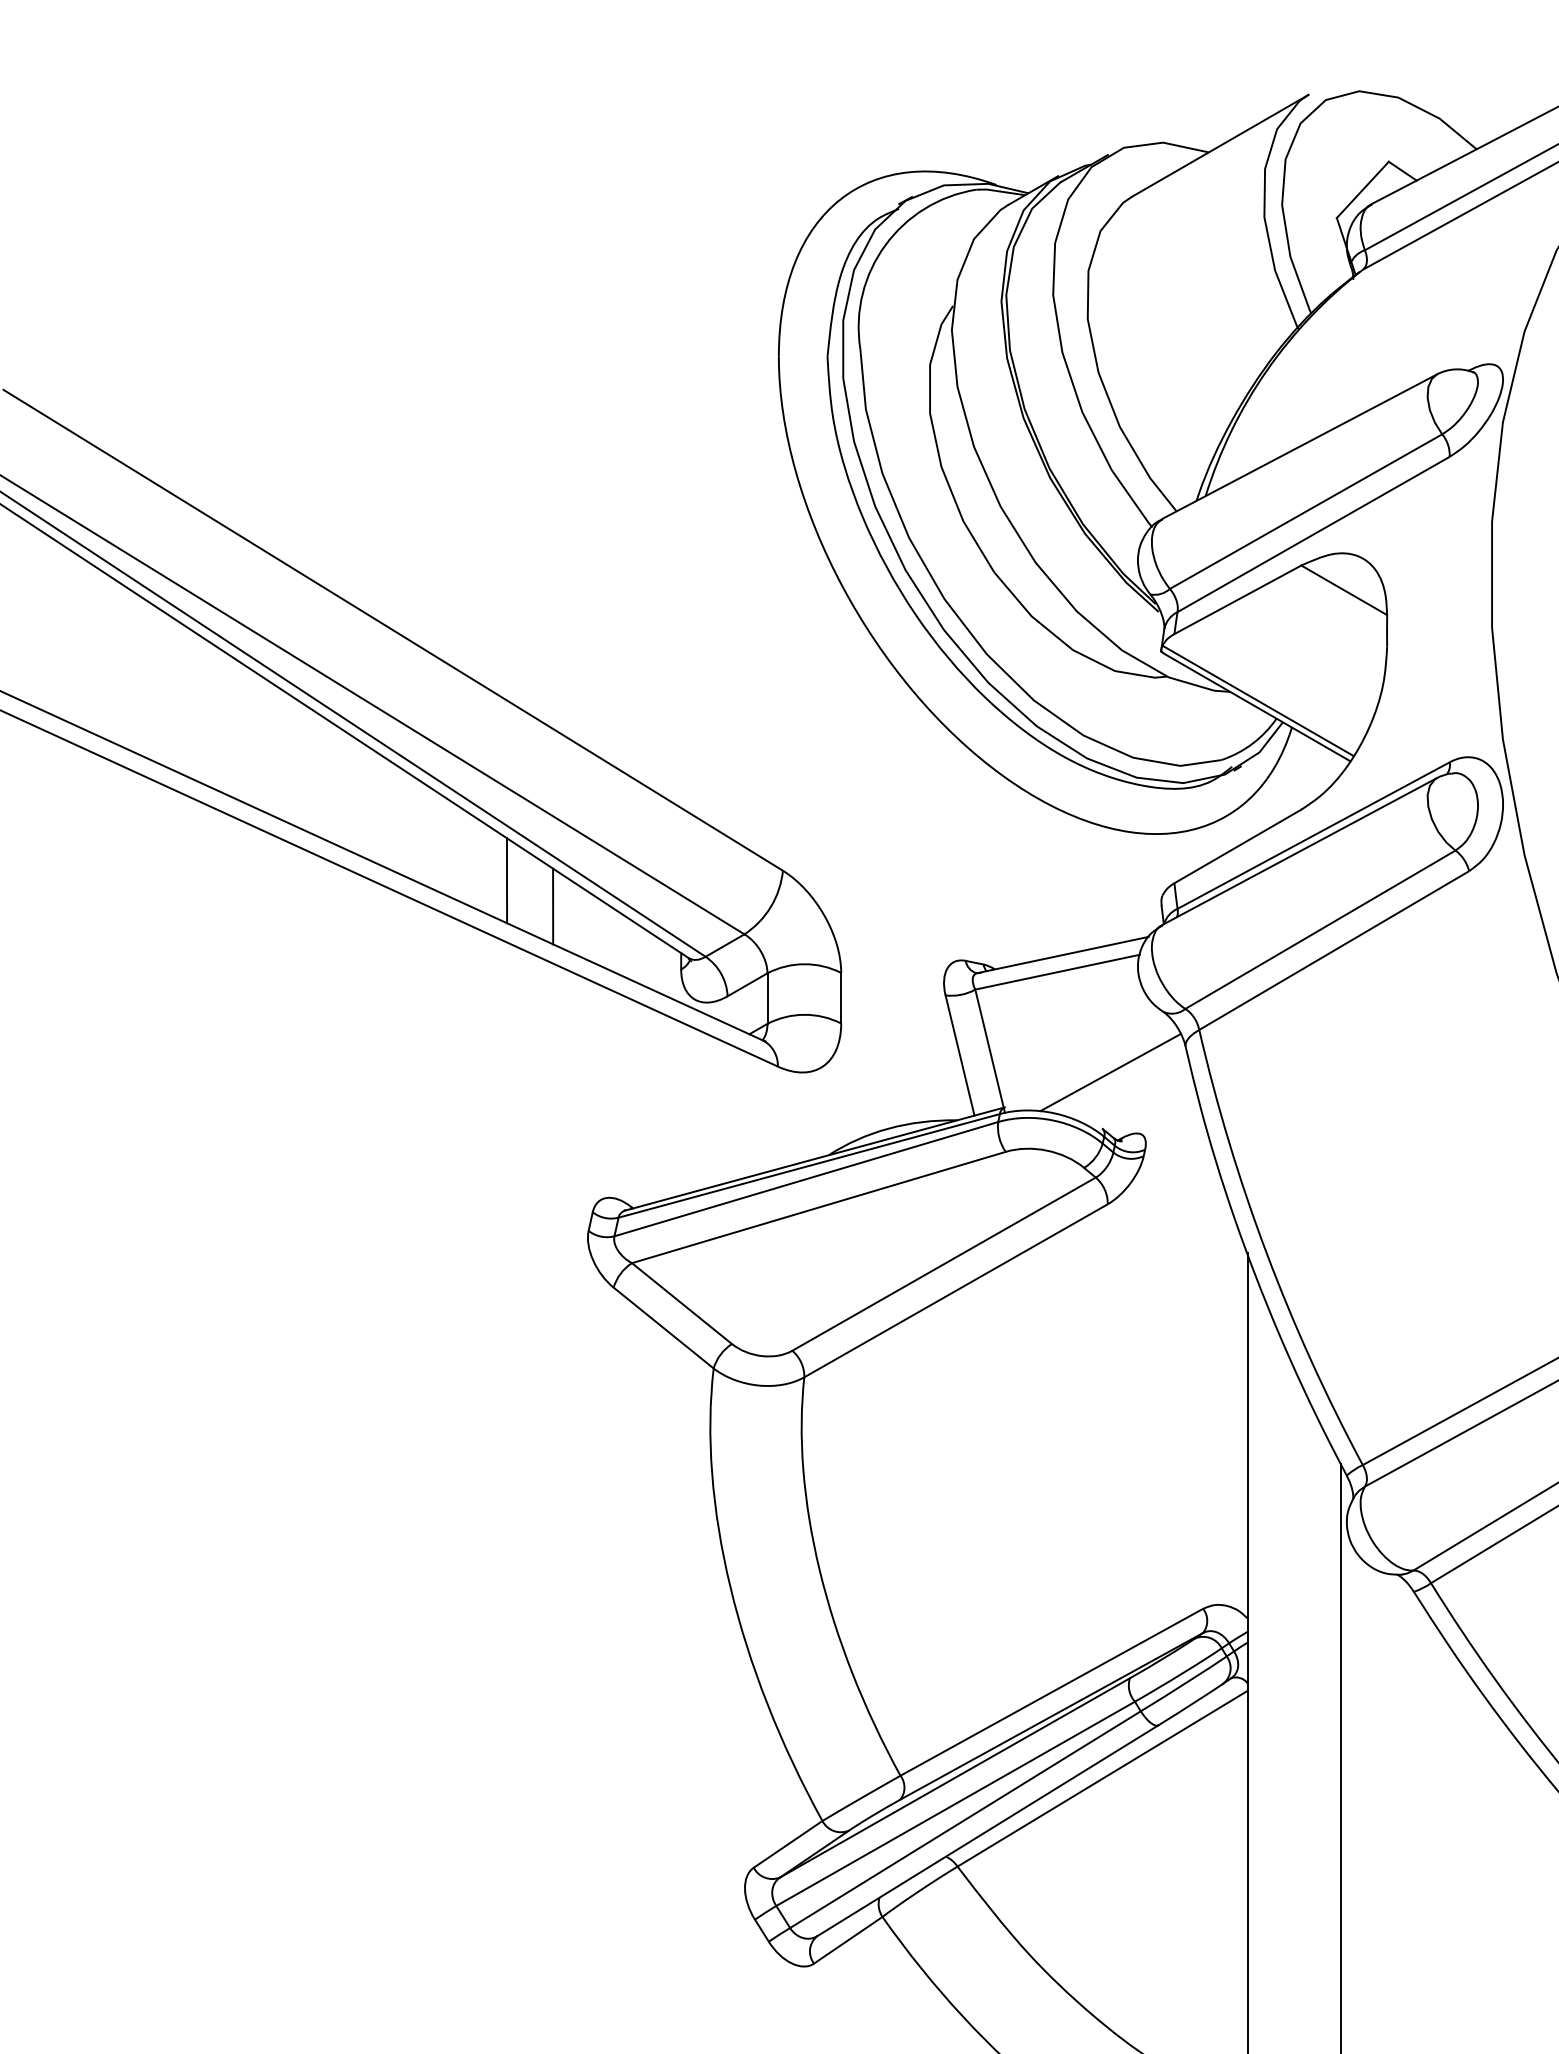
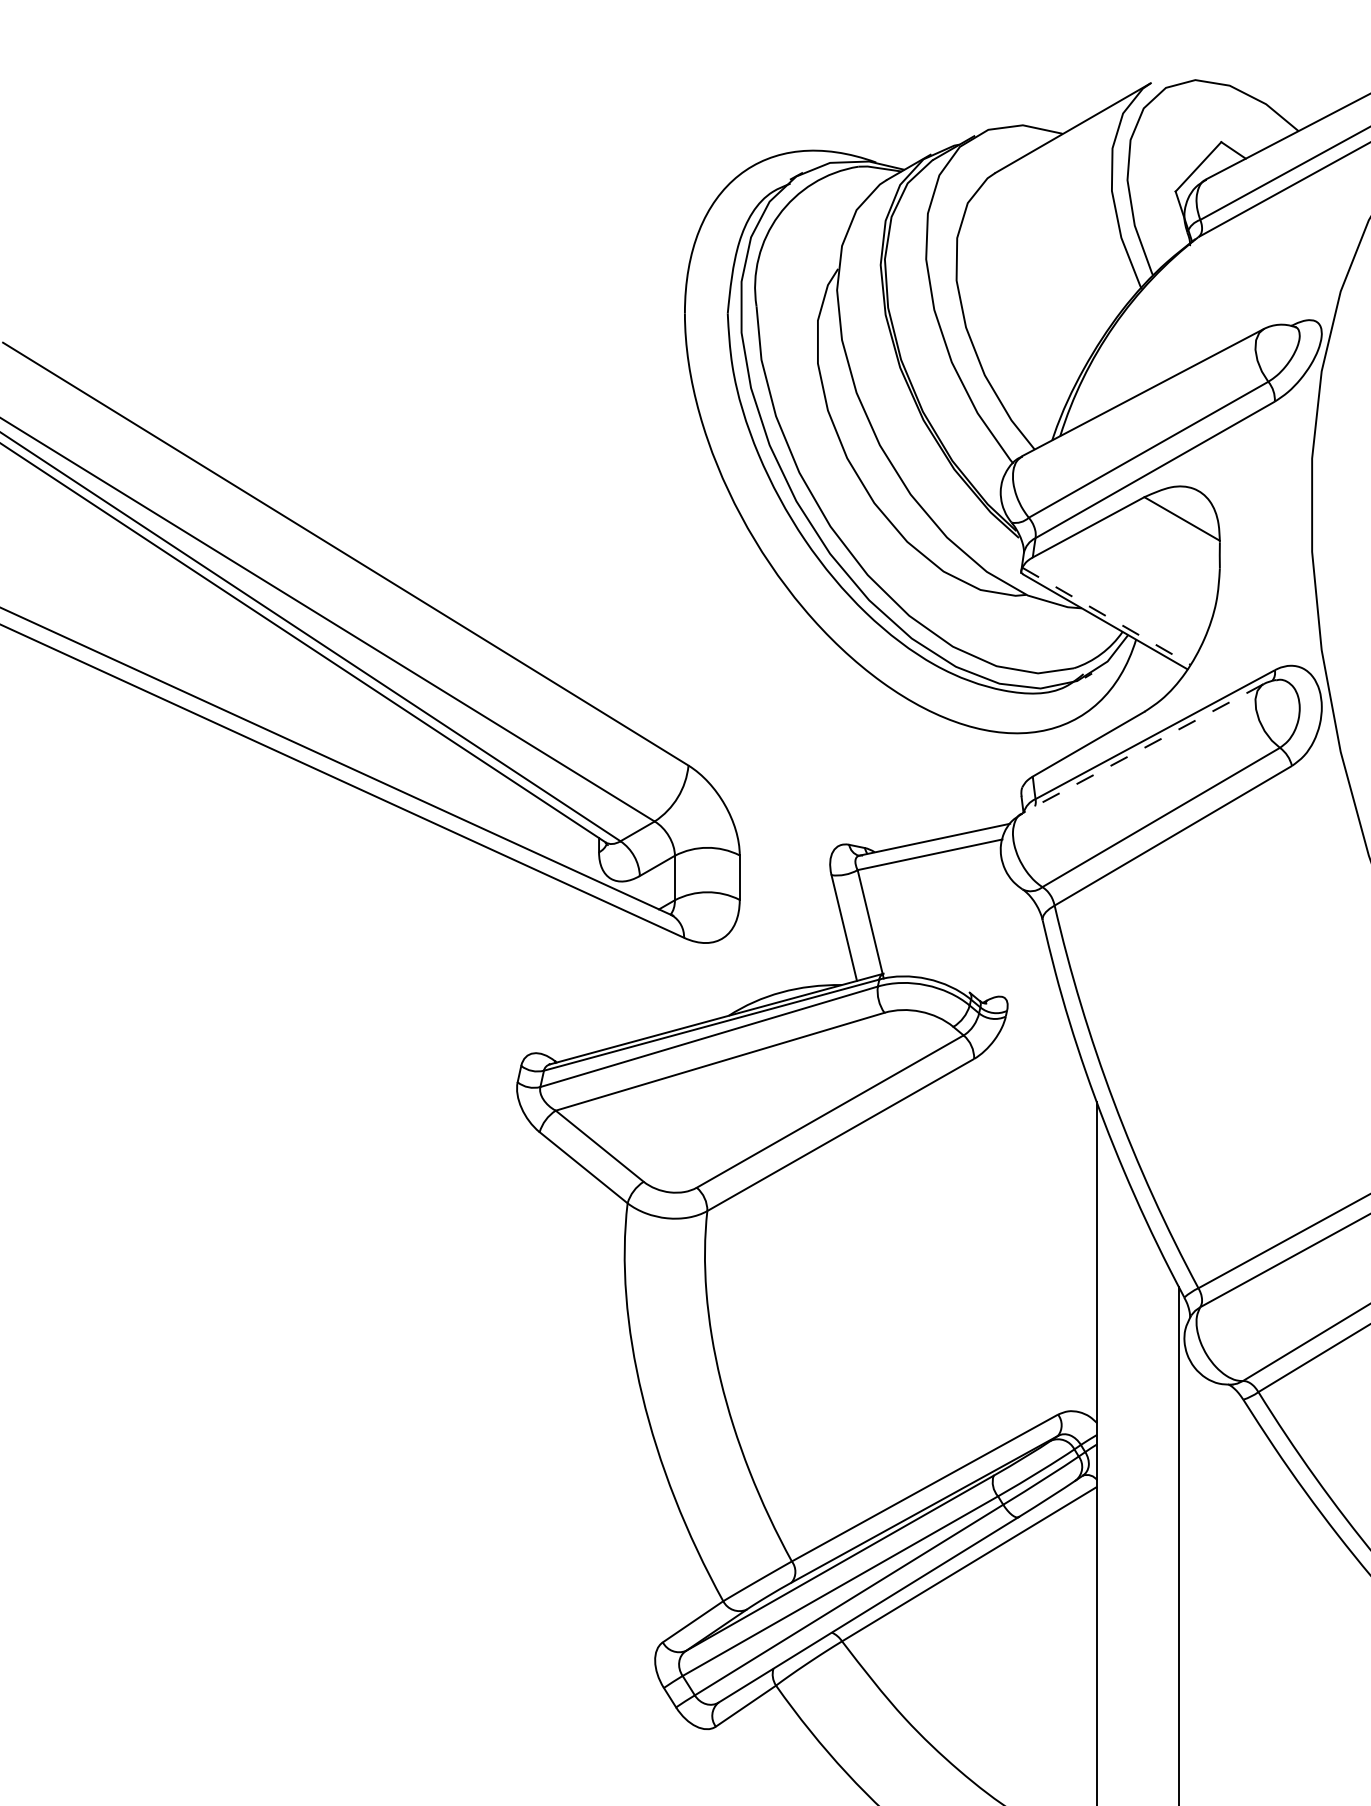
line: (1258, 701) -> (1106, 616), solid -> dashed
line: (1299, 851) -> (1142, 748), solid -> dashed
line: (506, 880) -> (445, 774), removed
line: (553, 906) -> (486, 797), removed
line: (1110, 1072) -> (976, 943), removed

